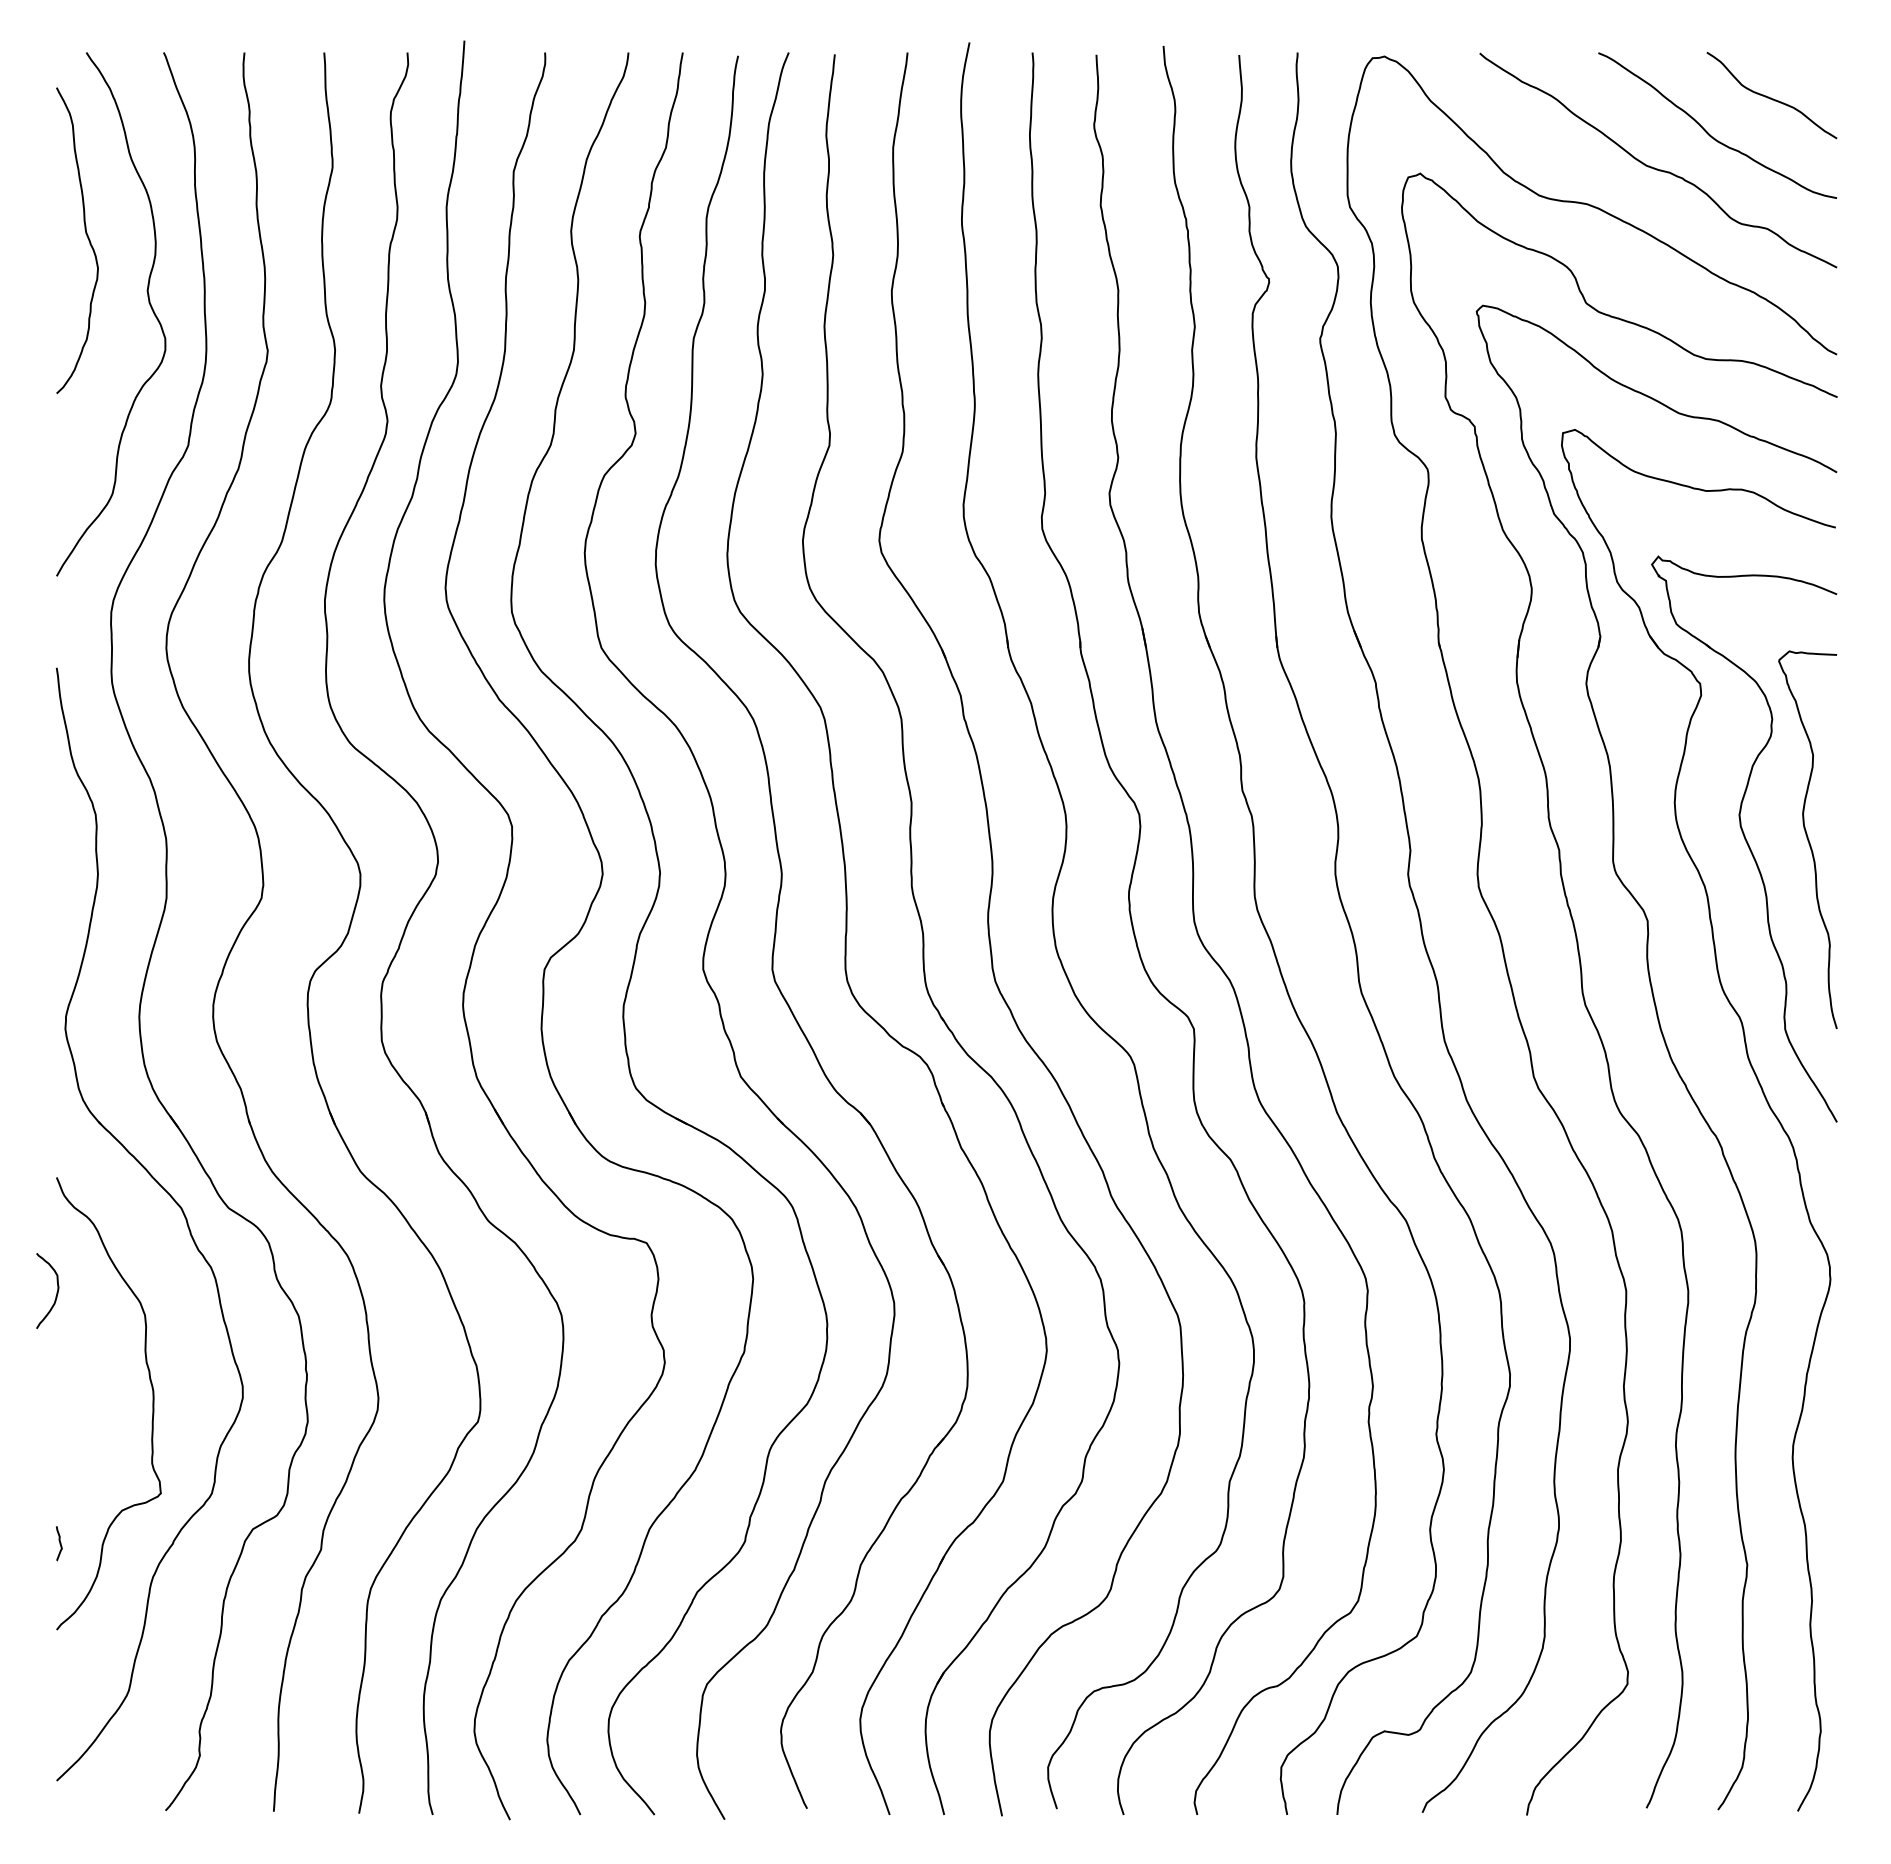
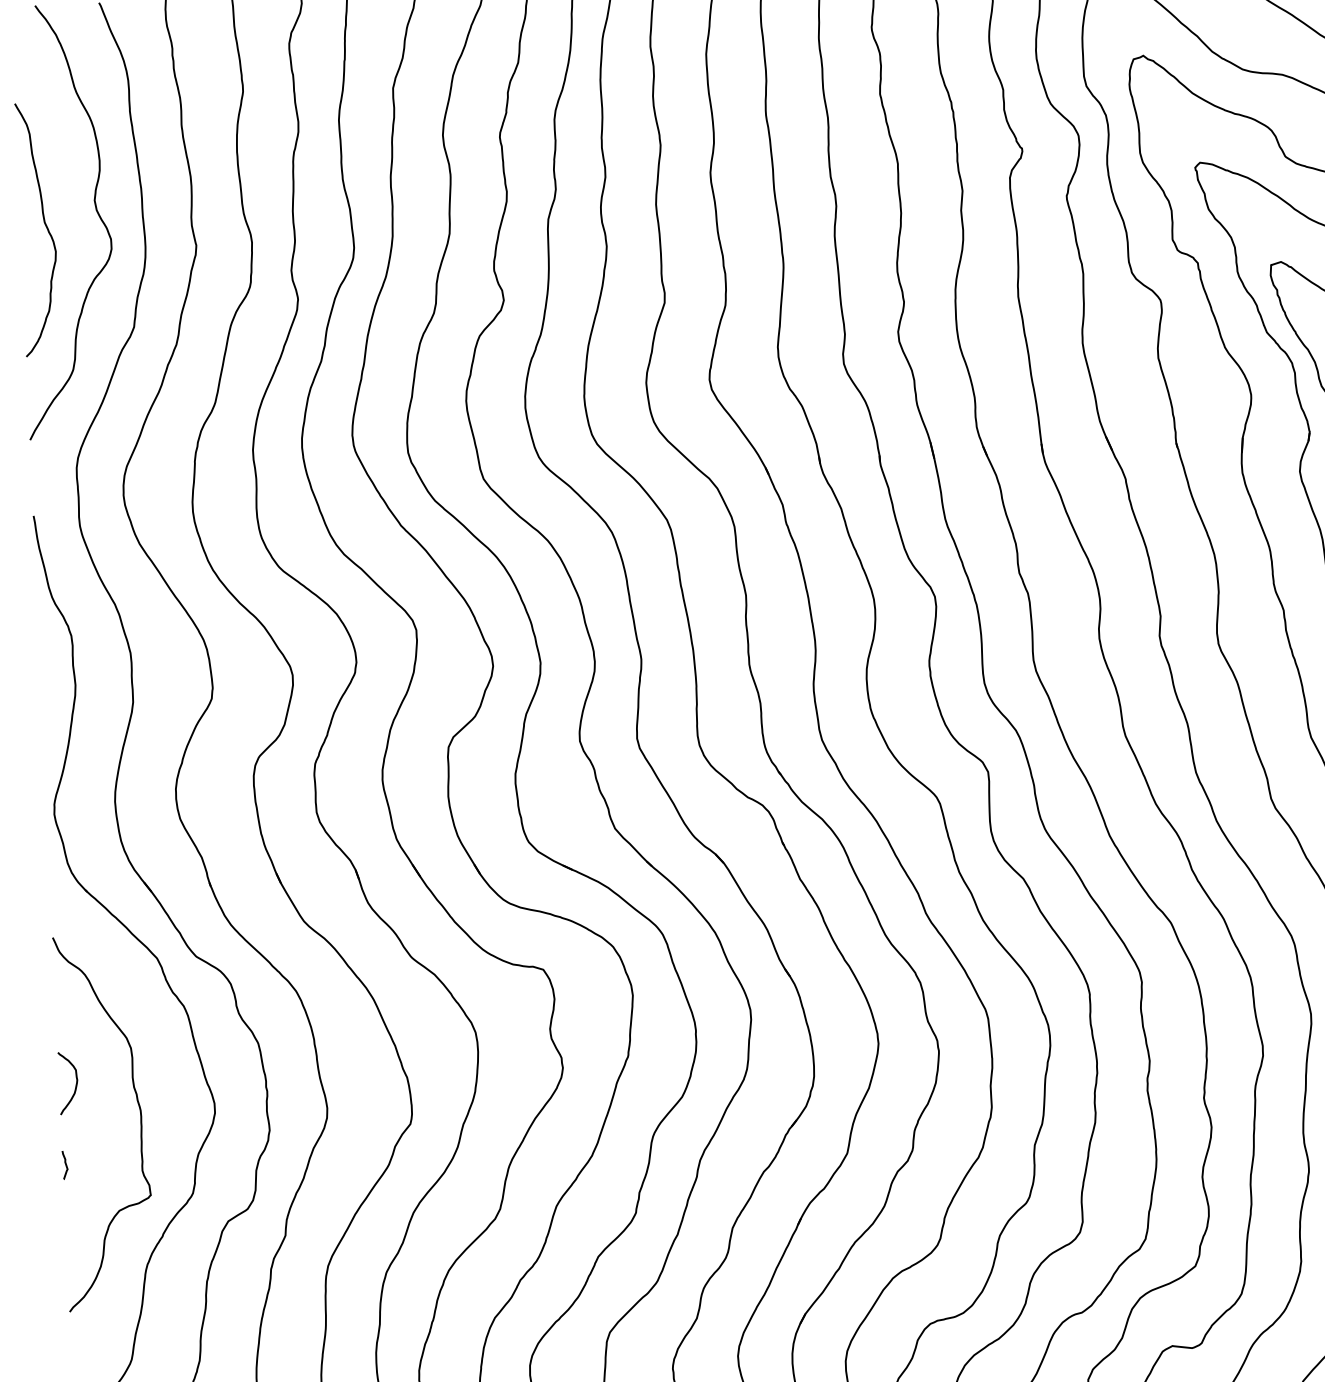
curve: (86, 236) -> (45, 225), moved
curve: (56, 1292) -> (75, 1084), moved
curve: (59, 1543) -> (65, 1165), moved

